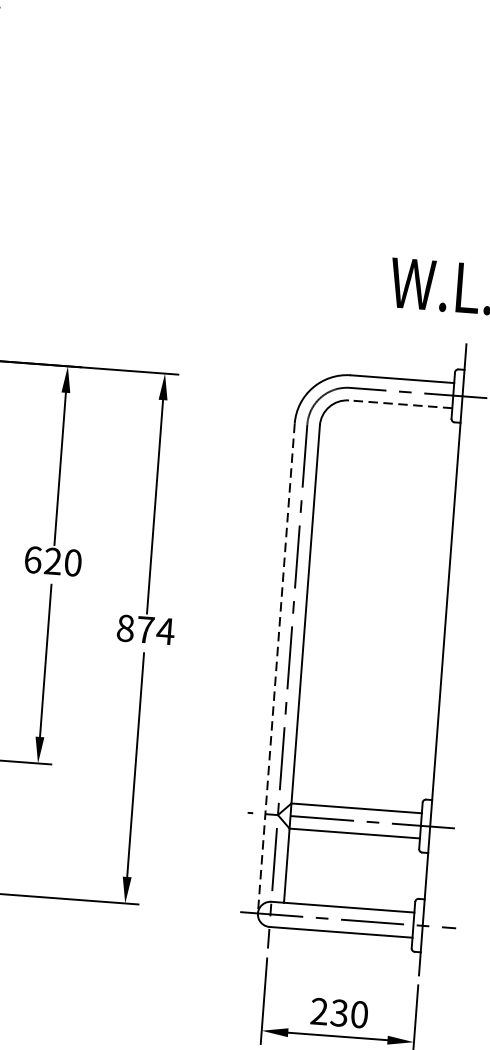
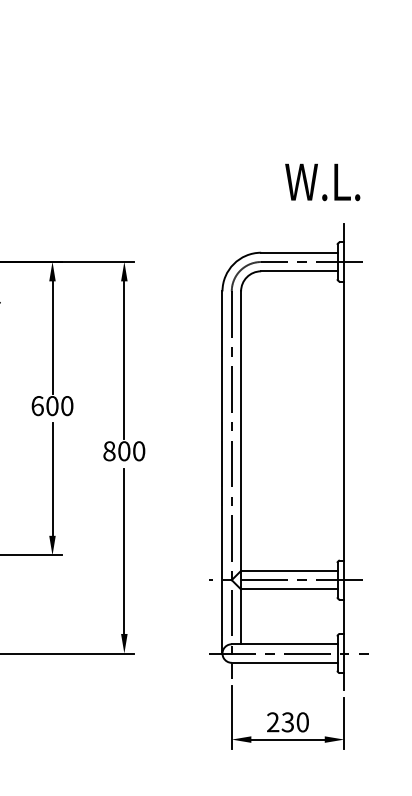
line: (399, 404) -> (298, 271), dashed -> solid
text: (53, 562) -> (52, 406), 620 -> 600
text: (155, 630) -> (131, 451), 874 -> 800
line: (276, 668) -> (222, 472), dashed -> solid

